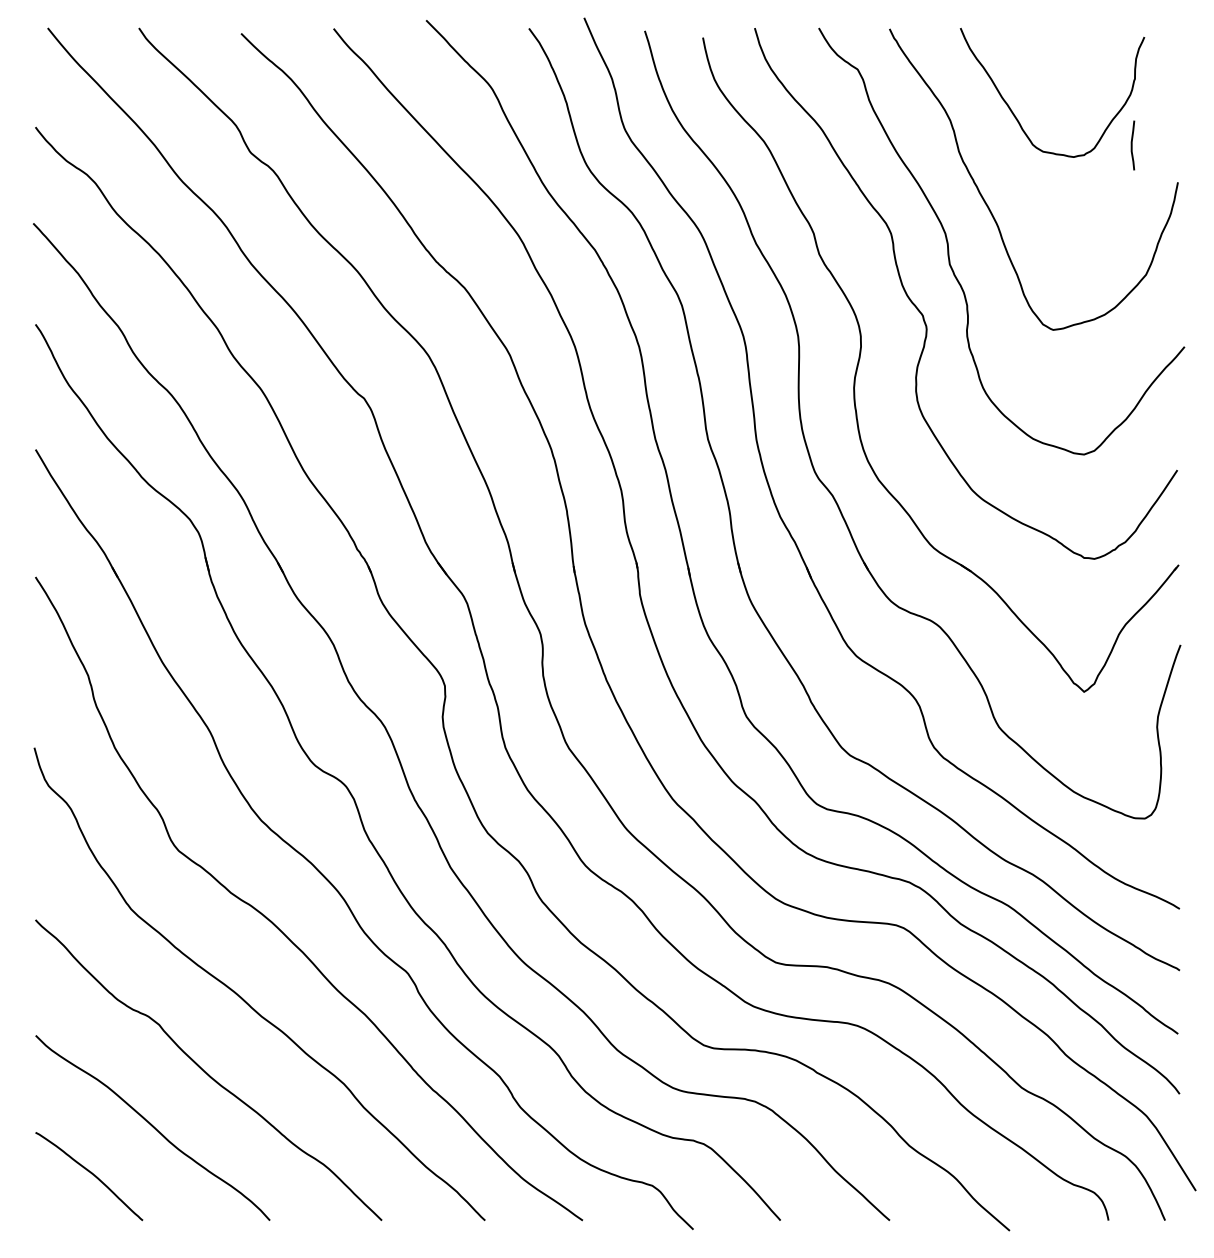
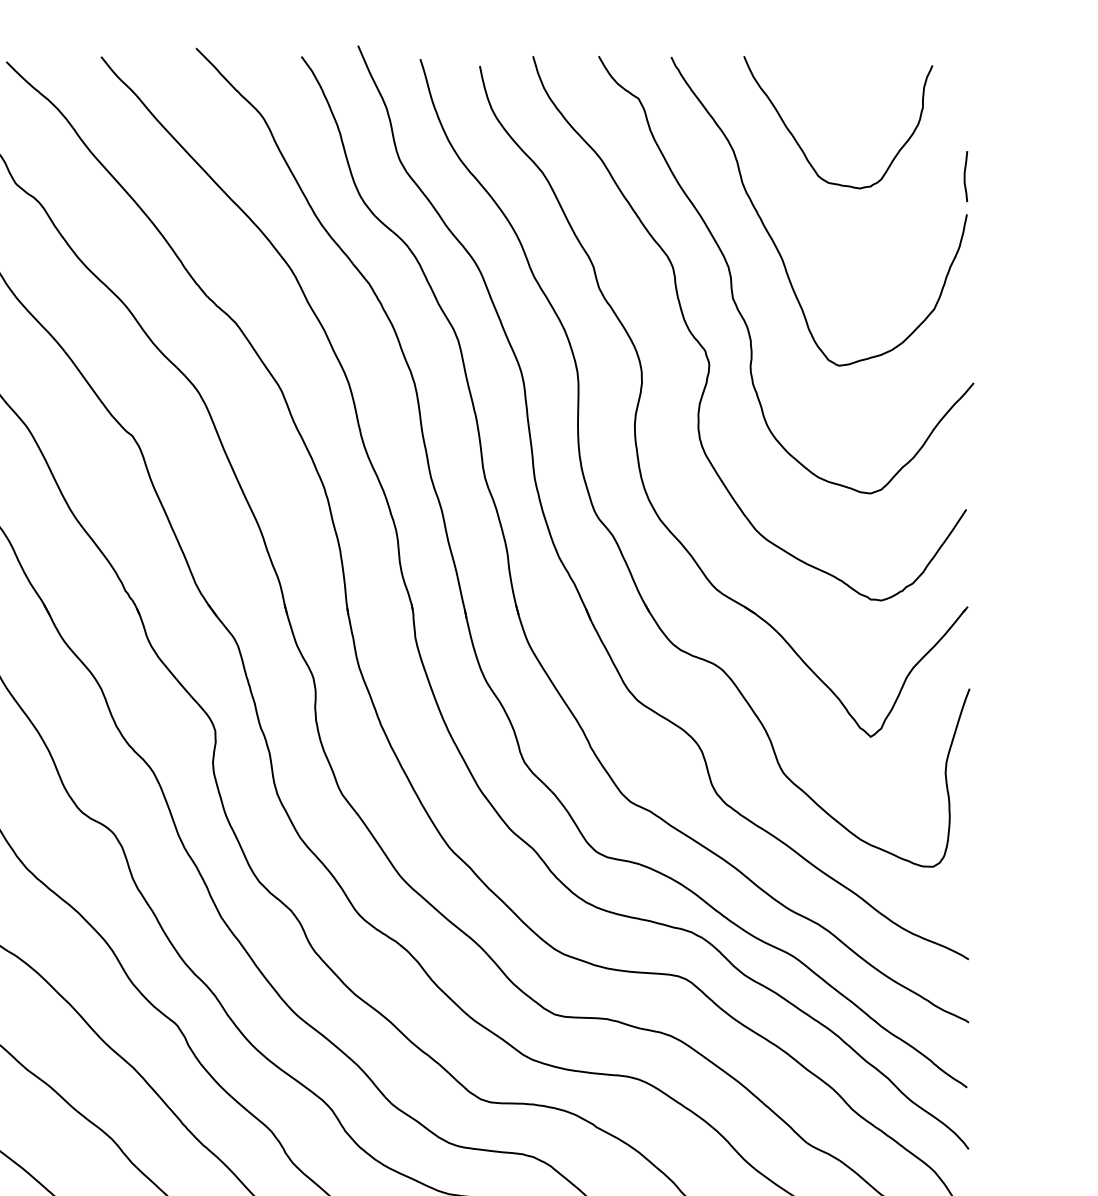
curve: (1132, 145) -> (965, 176), moved

